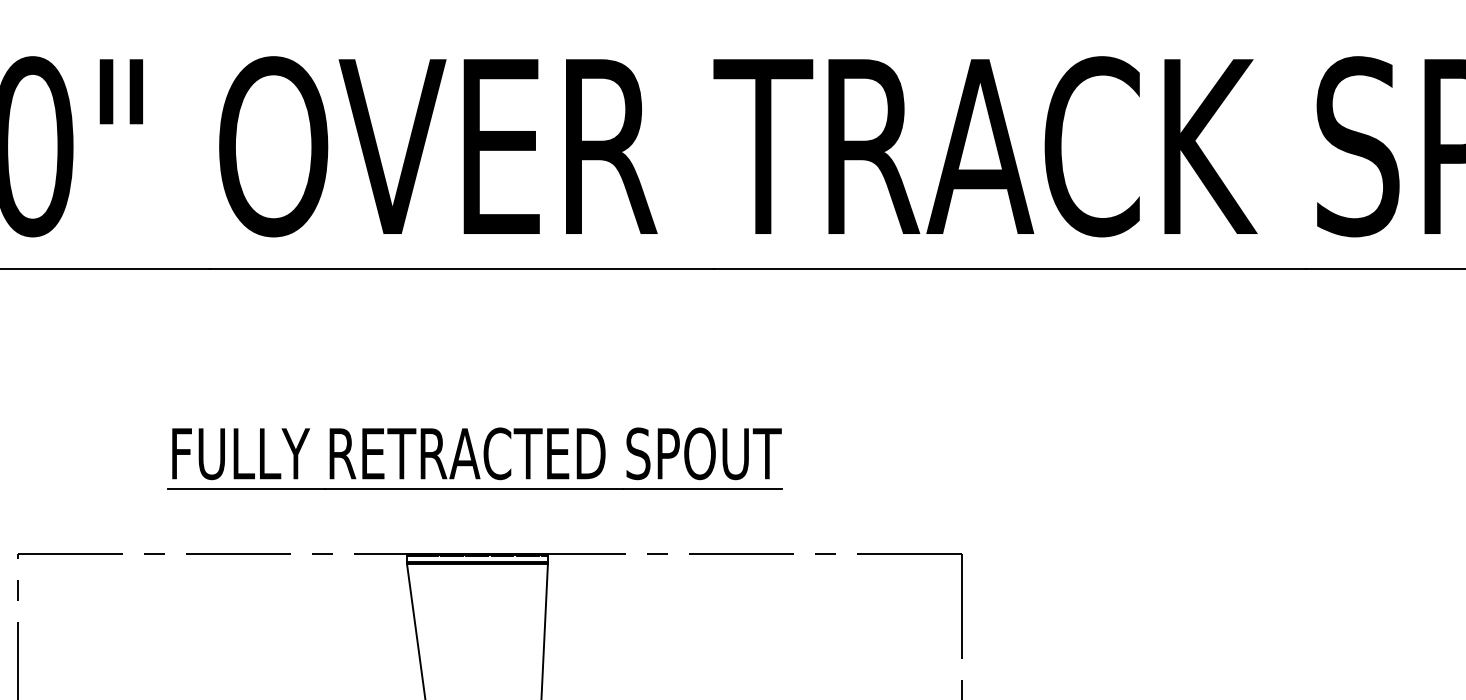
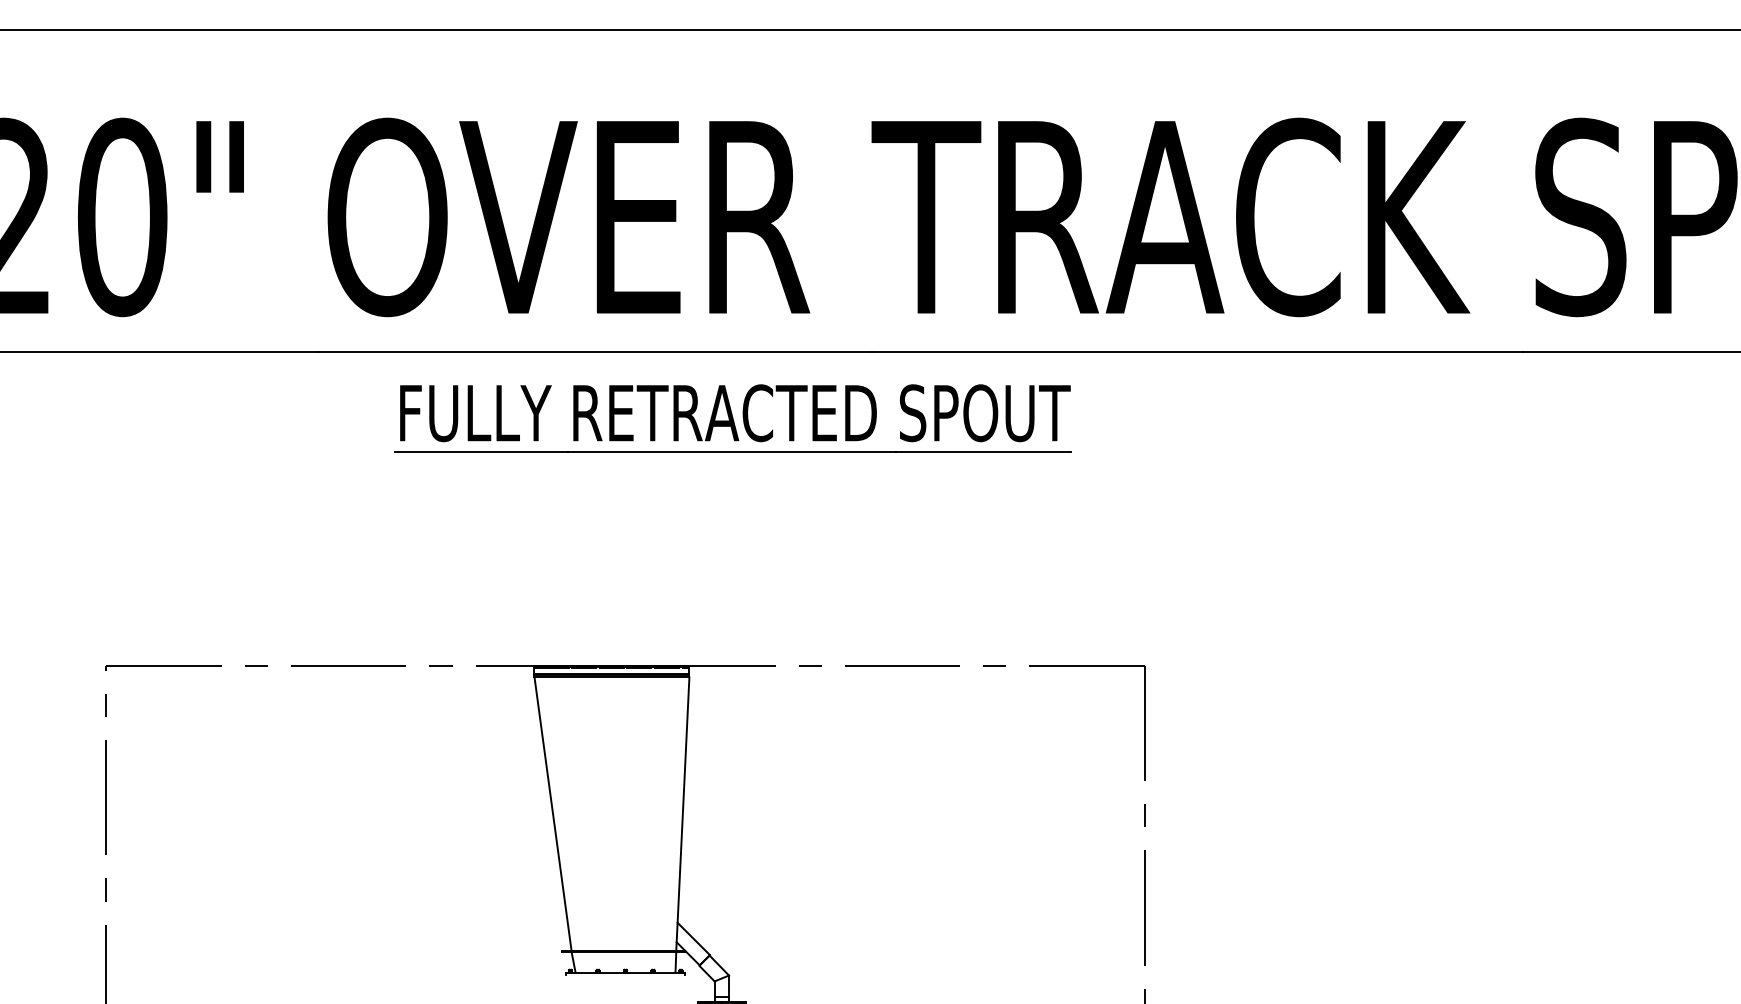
part: (474, 458) -> (732, 418), moved

